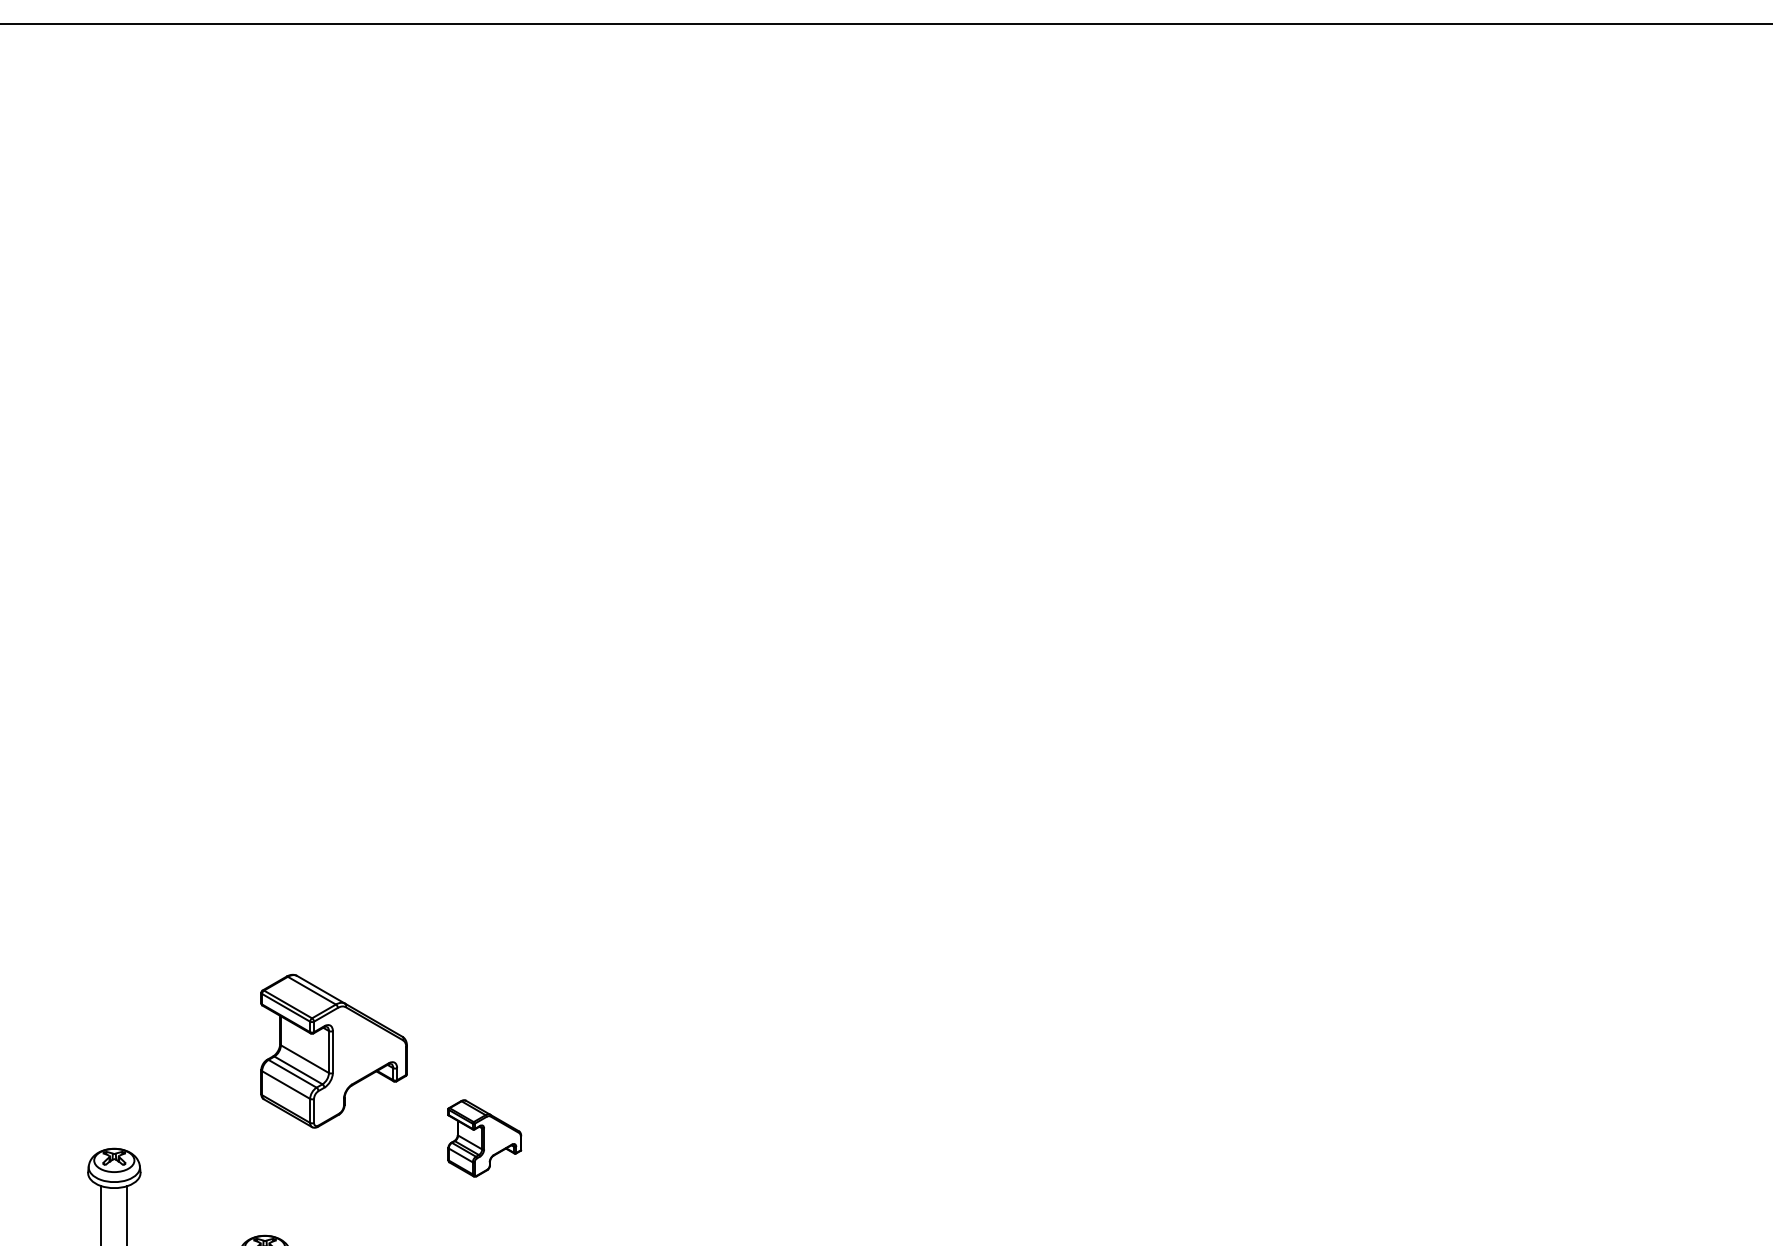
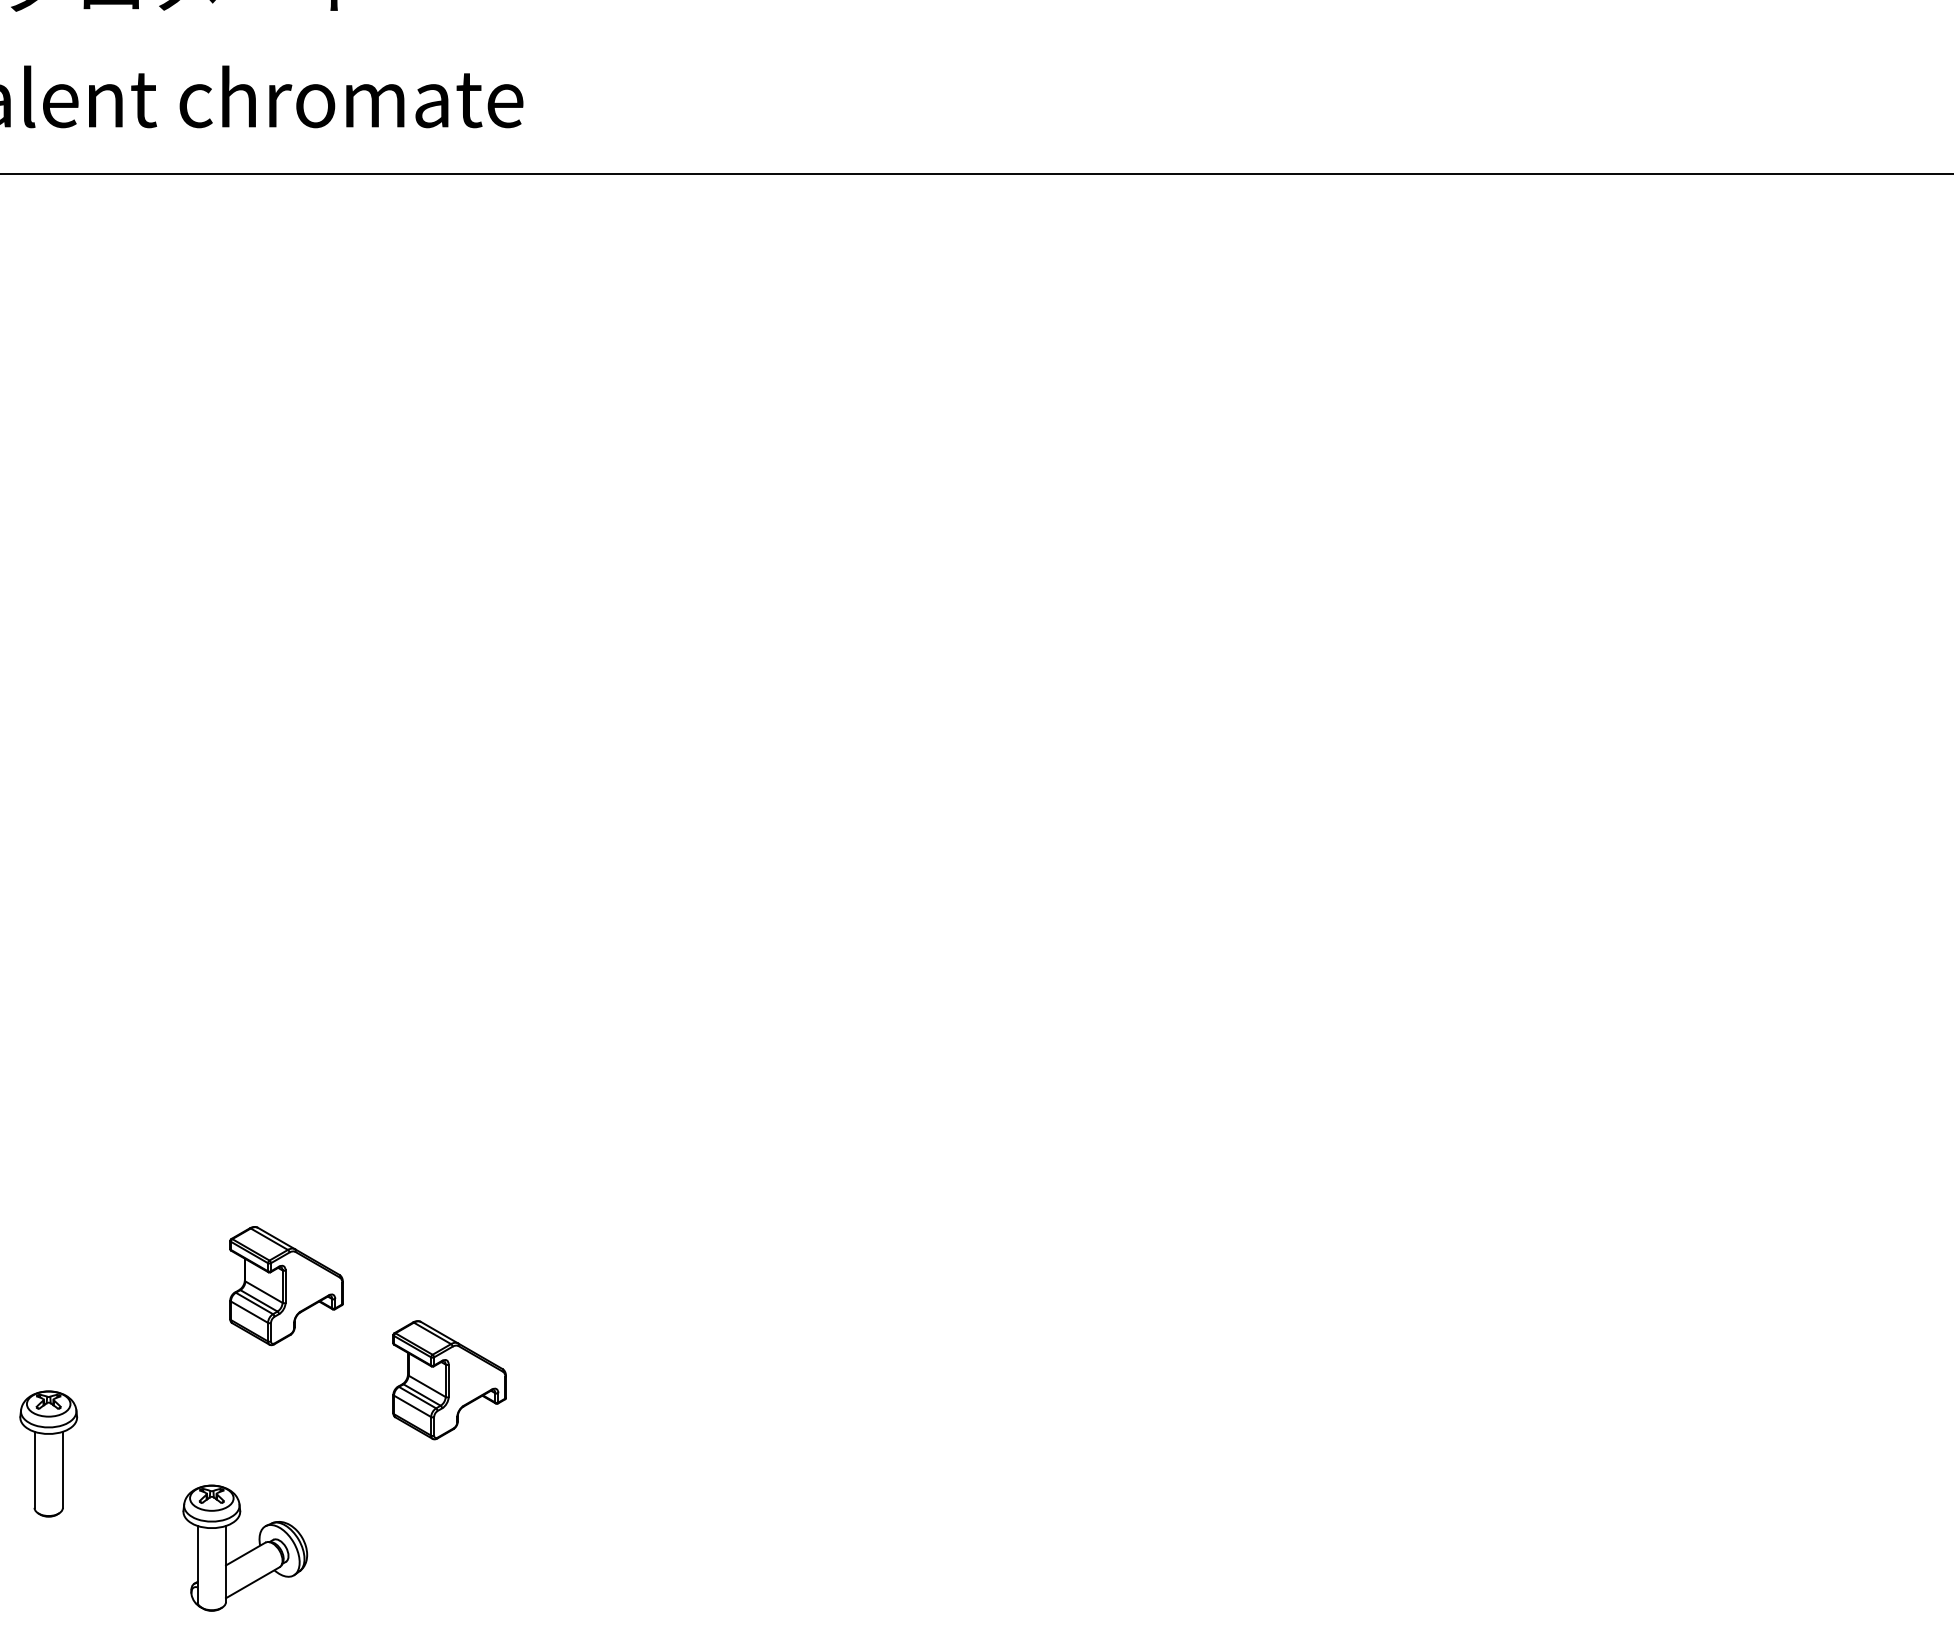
part: (334, 1051) -> (286, 1286), size x0.71
part: (484, 1138) -> (449, 1380), size x1.43

